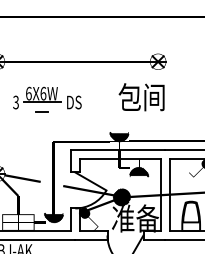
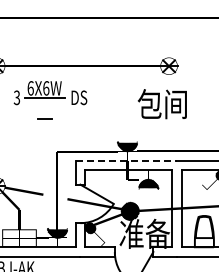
text: (140, 97) -> (161, 104), moved
part: (47, 98) -> (50, 93), moved
line: (118, 149) -> (126, 160), solid -> dashed

